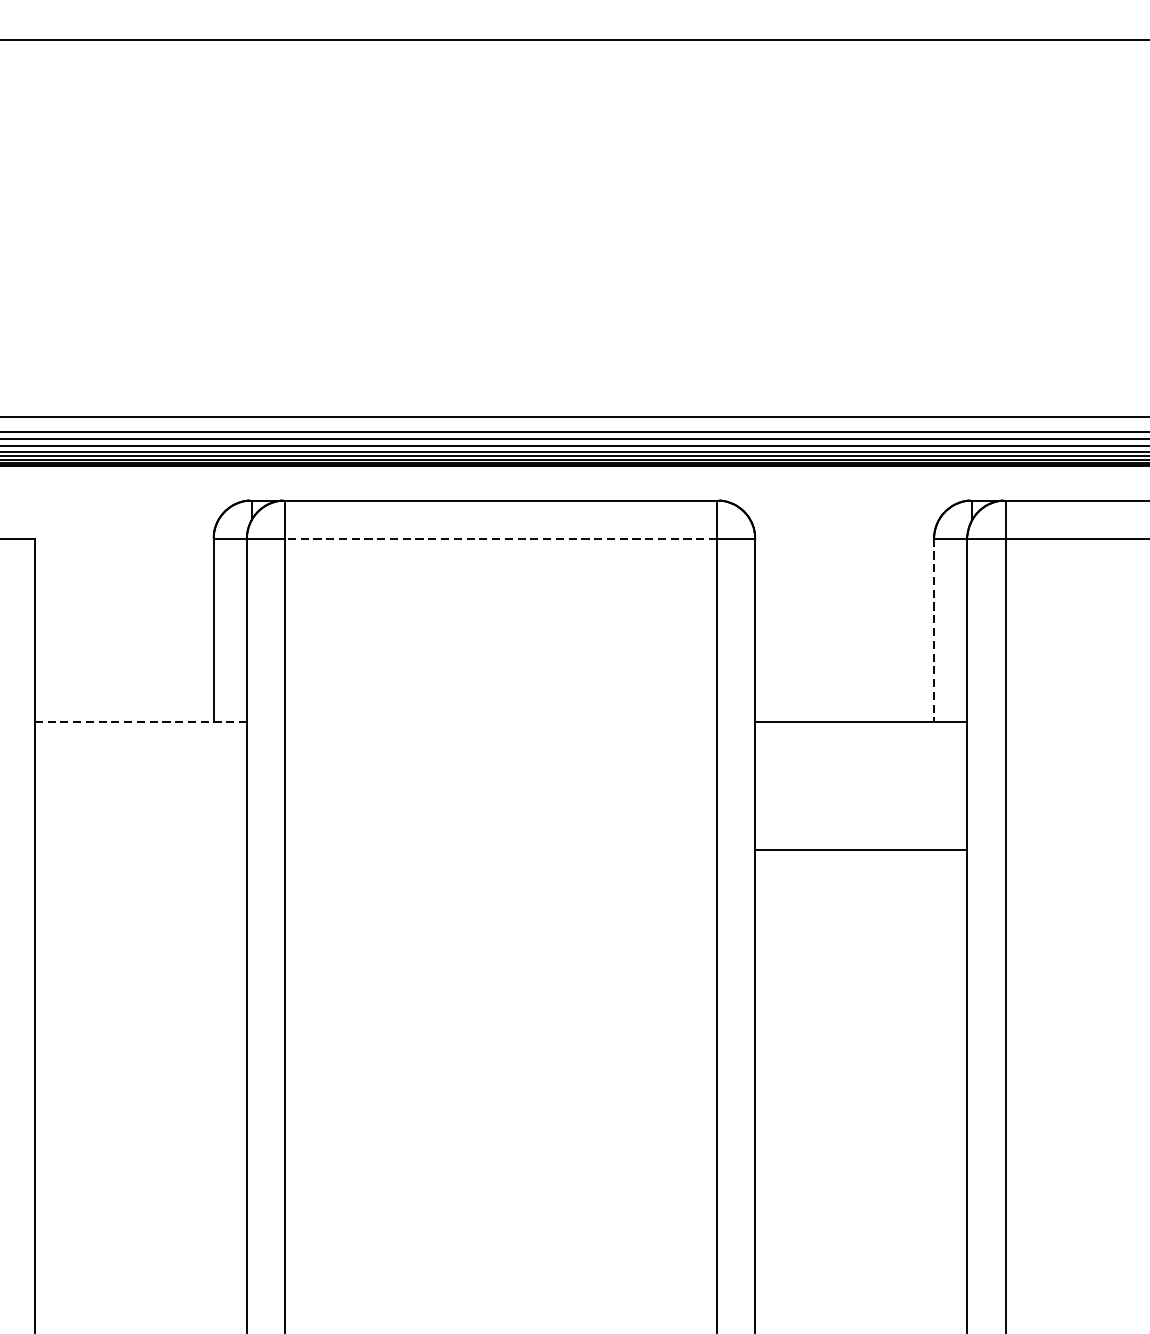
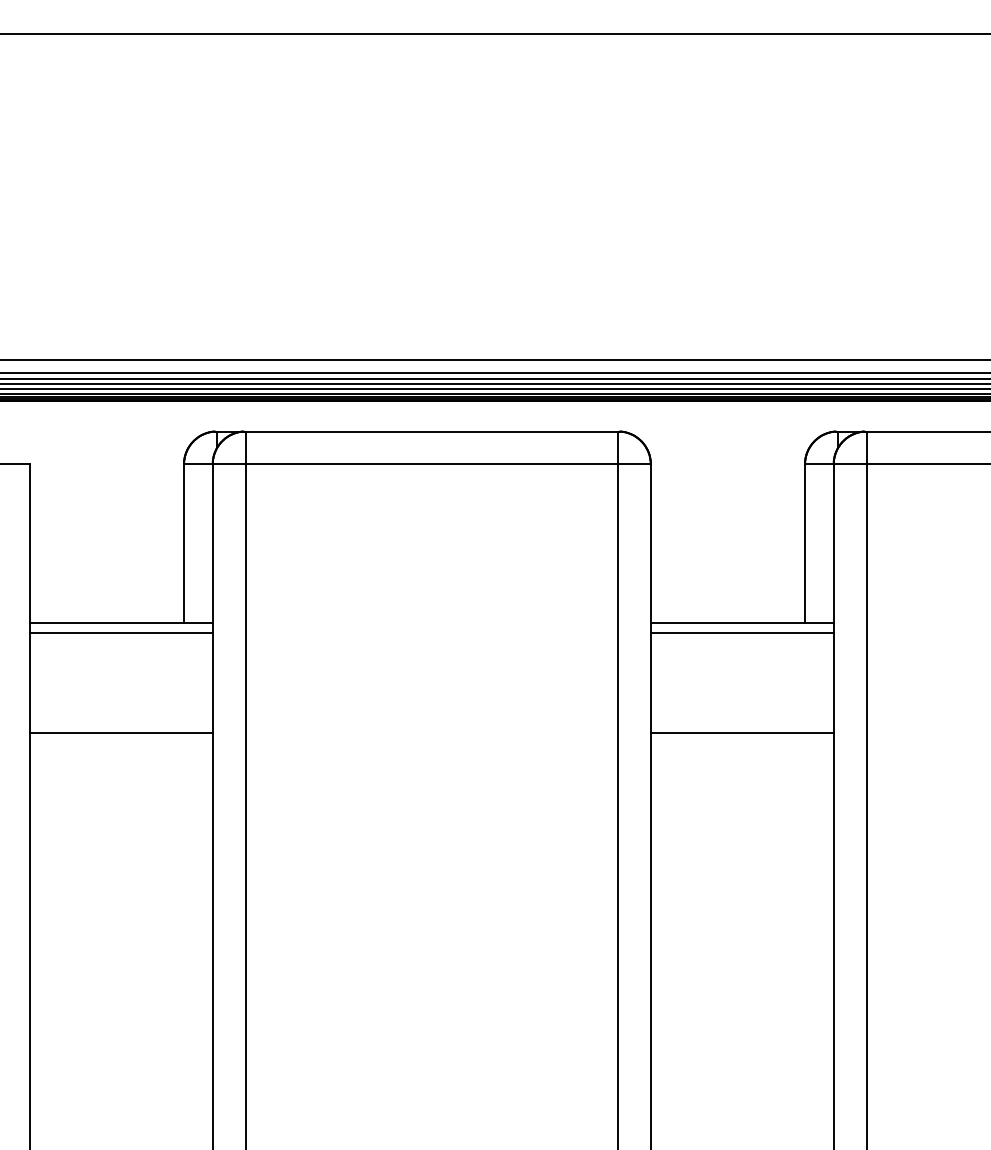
line: (500, 538) -> (431, 464), dashed -> solid
line: (934, 631) -> (805, 544), dashed -> solid
line: (141, 722) -> (121, 622), dashed -> solid
line: (139, 733) -> (120, 632), added
line: (860, 733) -> (741, 632), added
line: (139, 849) -> (120, 732), added

